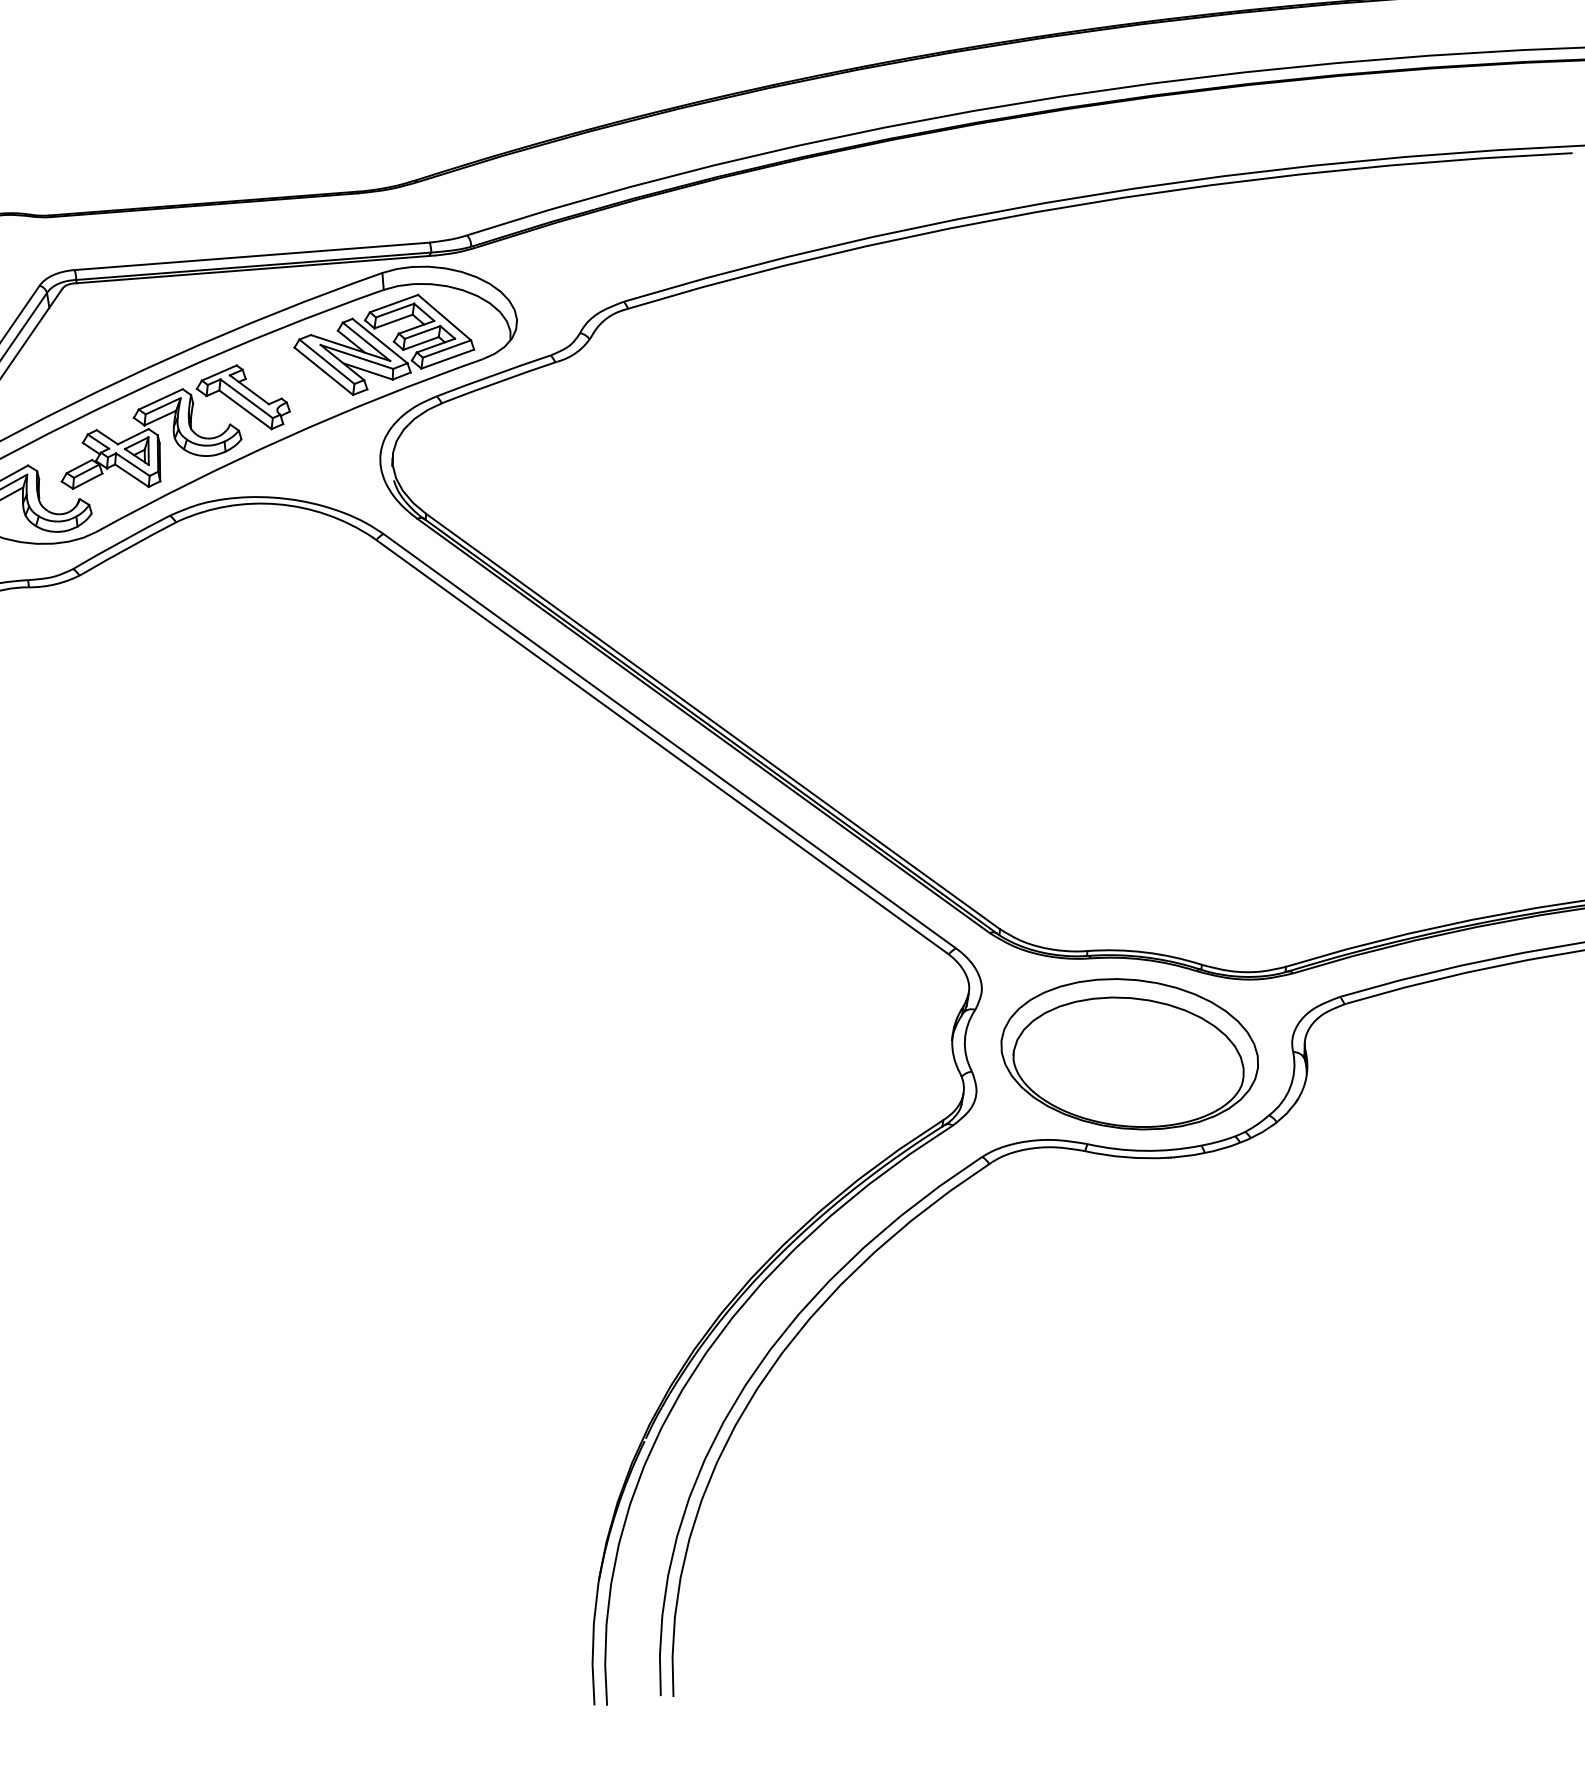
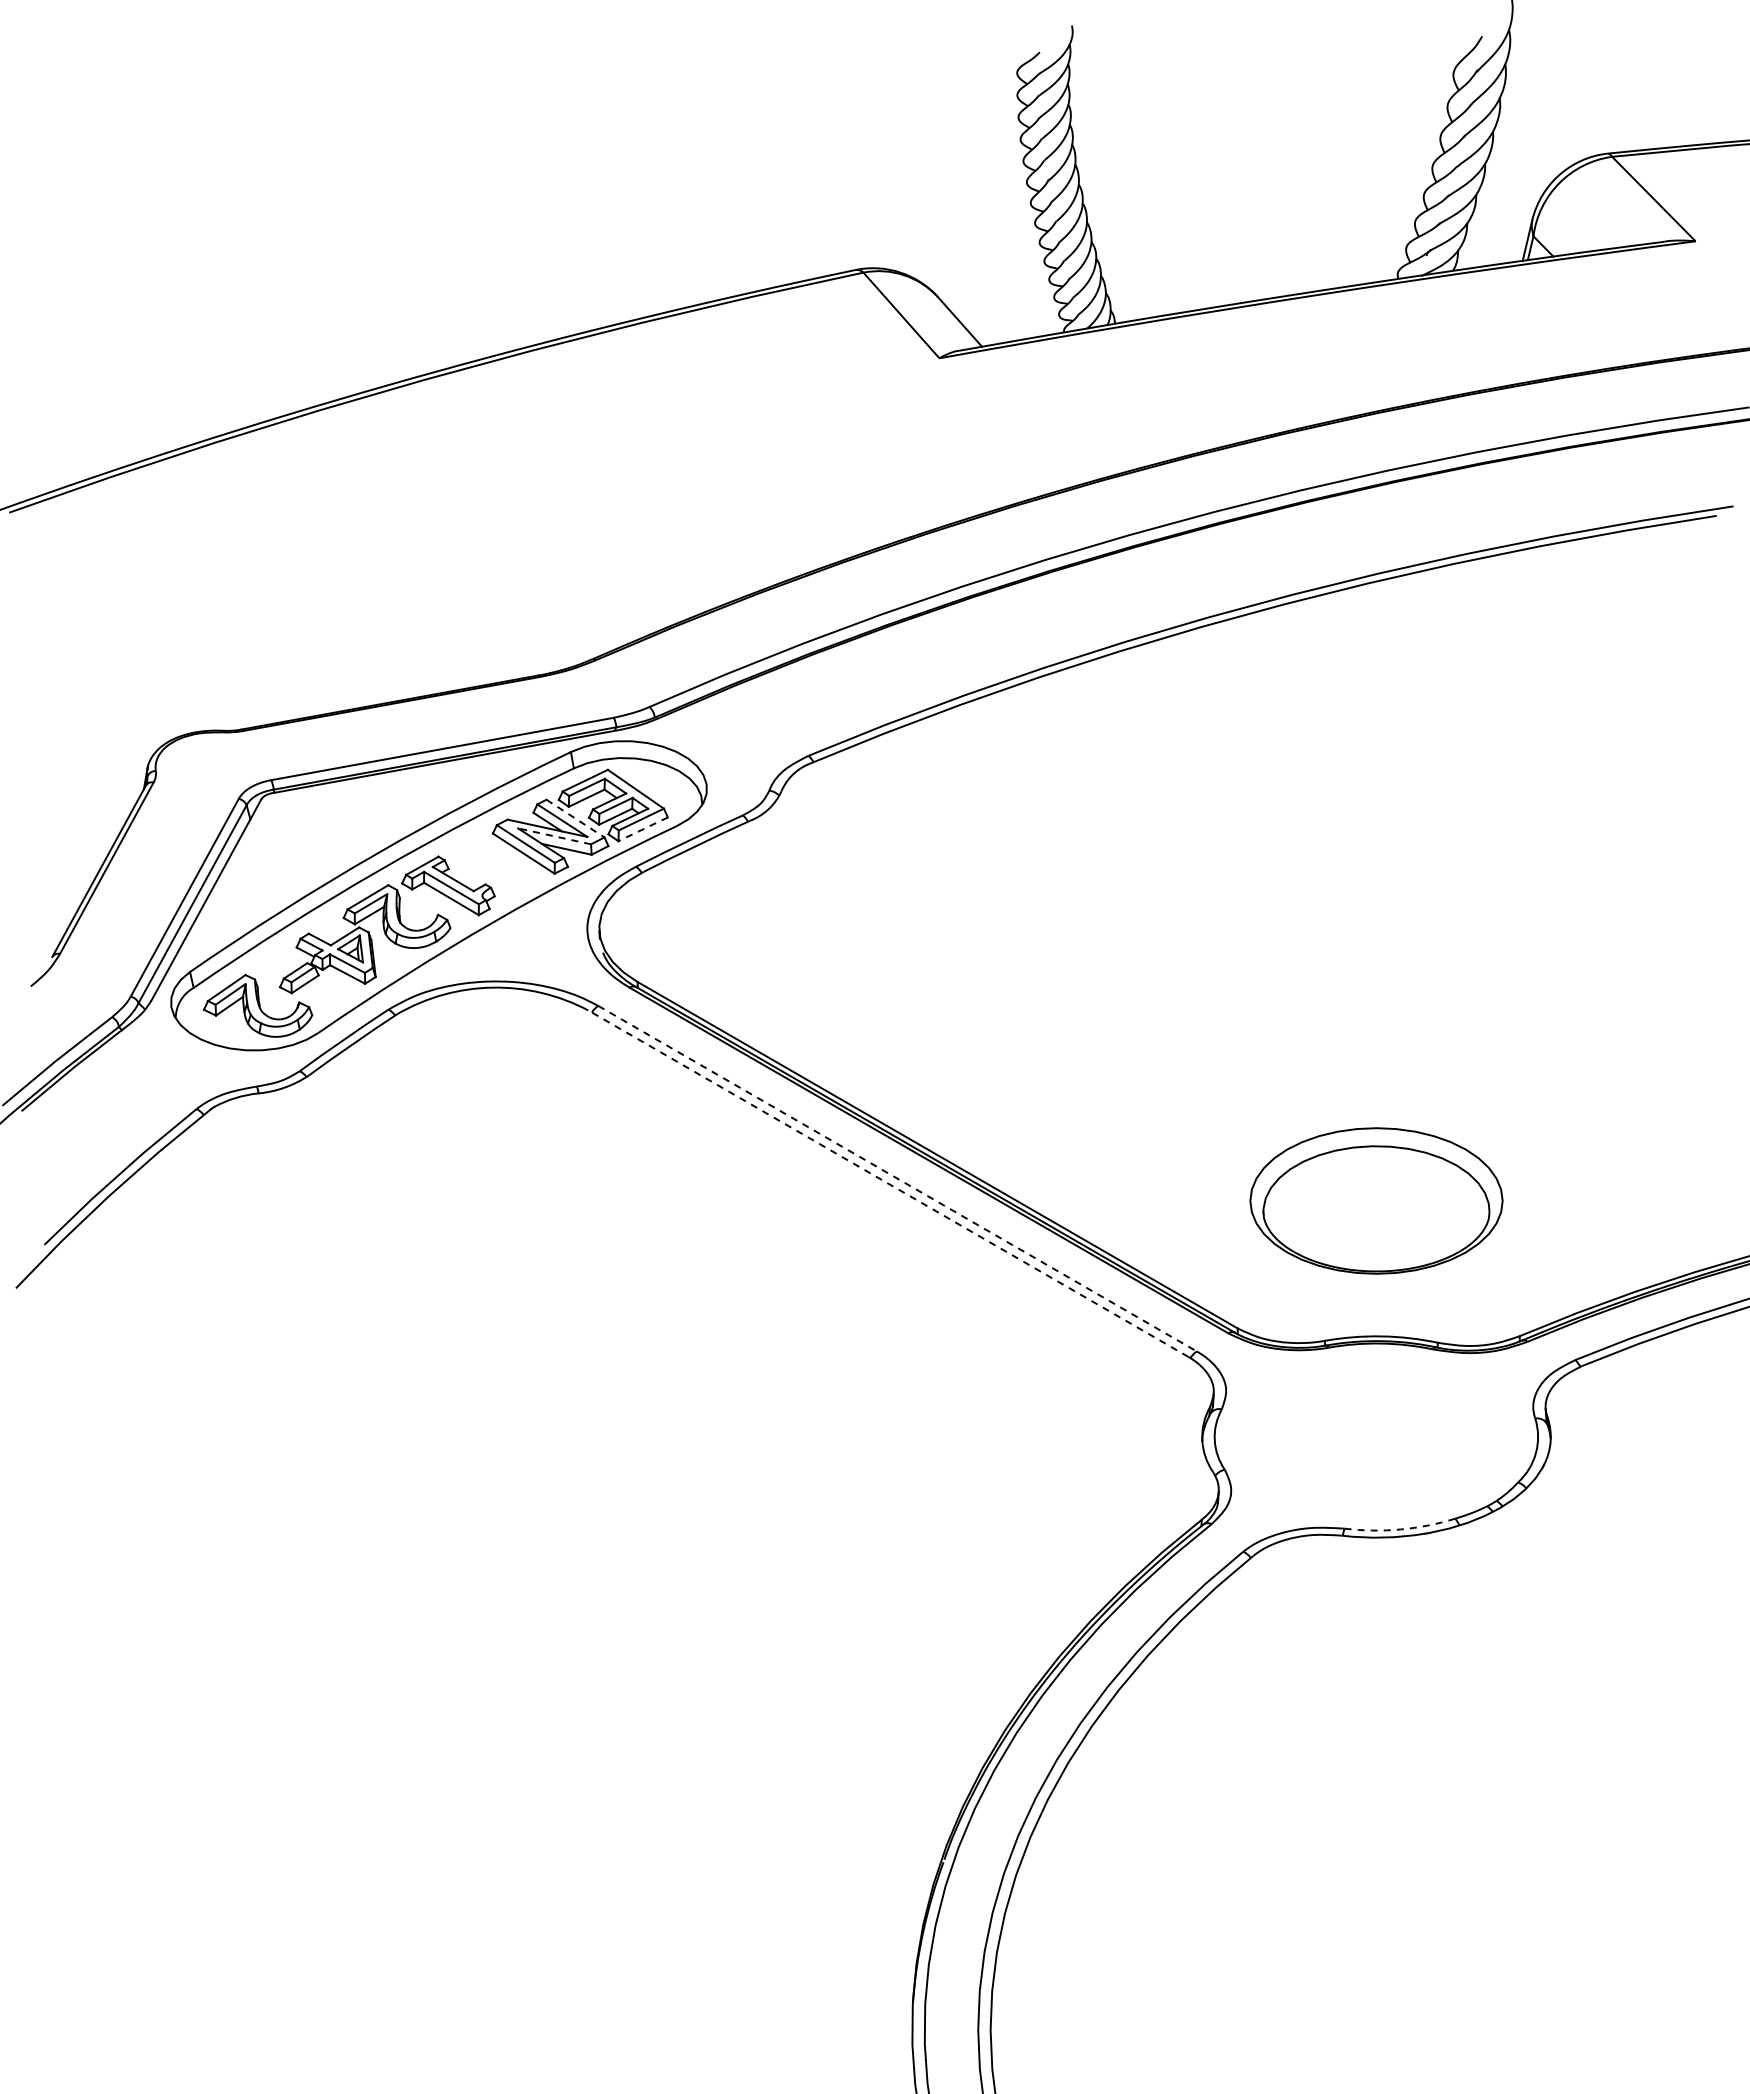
line: (380, 341) -> (575, 818), solid -> dashed
line: (356, 357) -> (554, 836), solid -> dashed
line: (447, 359) -> (642, 829), solid -> dashed
line: (669, 741) -> (897, 1178), solid -> dashed
line: (659, 745) -> (887, 1183), solid -> dashed
part: (1129, 1053) -> (1376, 1200), moved
arc: (1144, 1150) -> (1400, 1529), solid -> dashed

